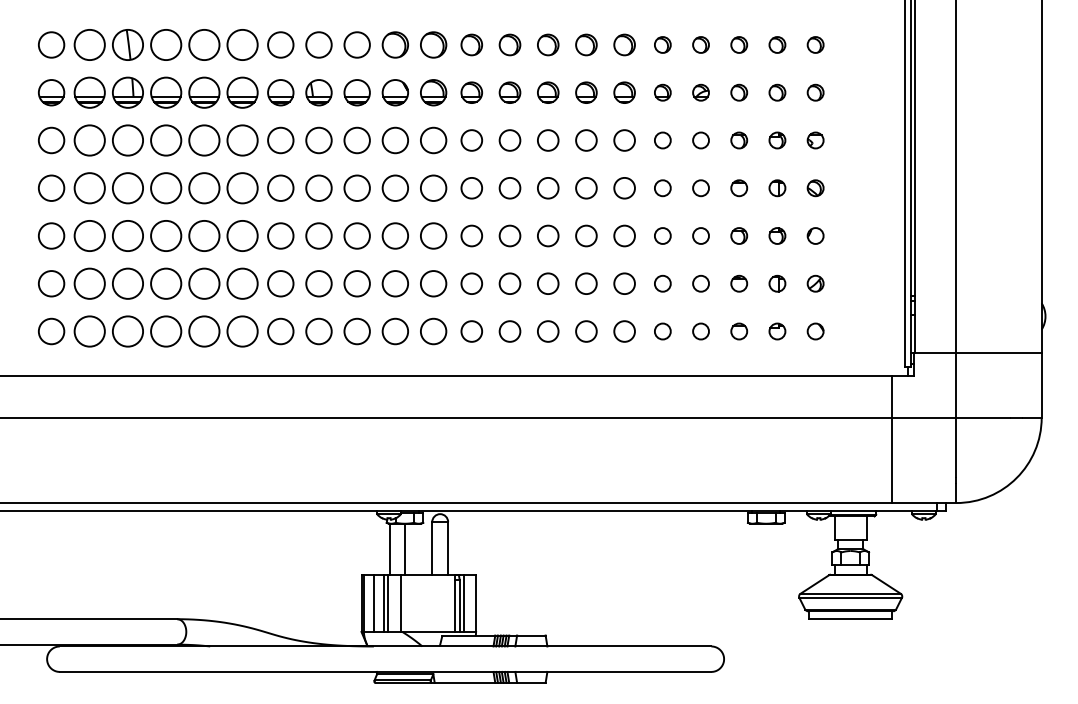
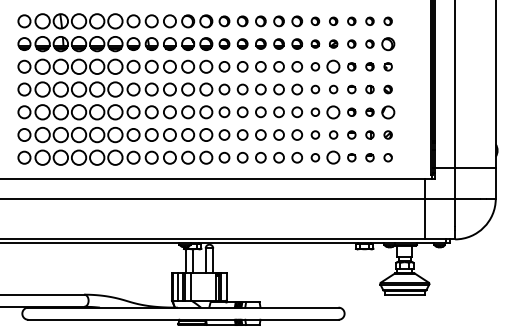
part: (814, 91) -> (387, 43), size x1.6
circle: (700, 139) -> (333, 66), size x1.6
circle: (700, 234) -> (333, 111), size x1.6
part: (814, 234) -> (387, 111), size x1.6
circle: (700, 330) -> (333, 157), size x1.6

